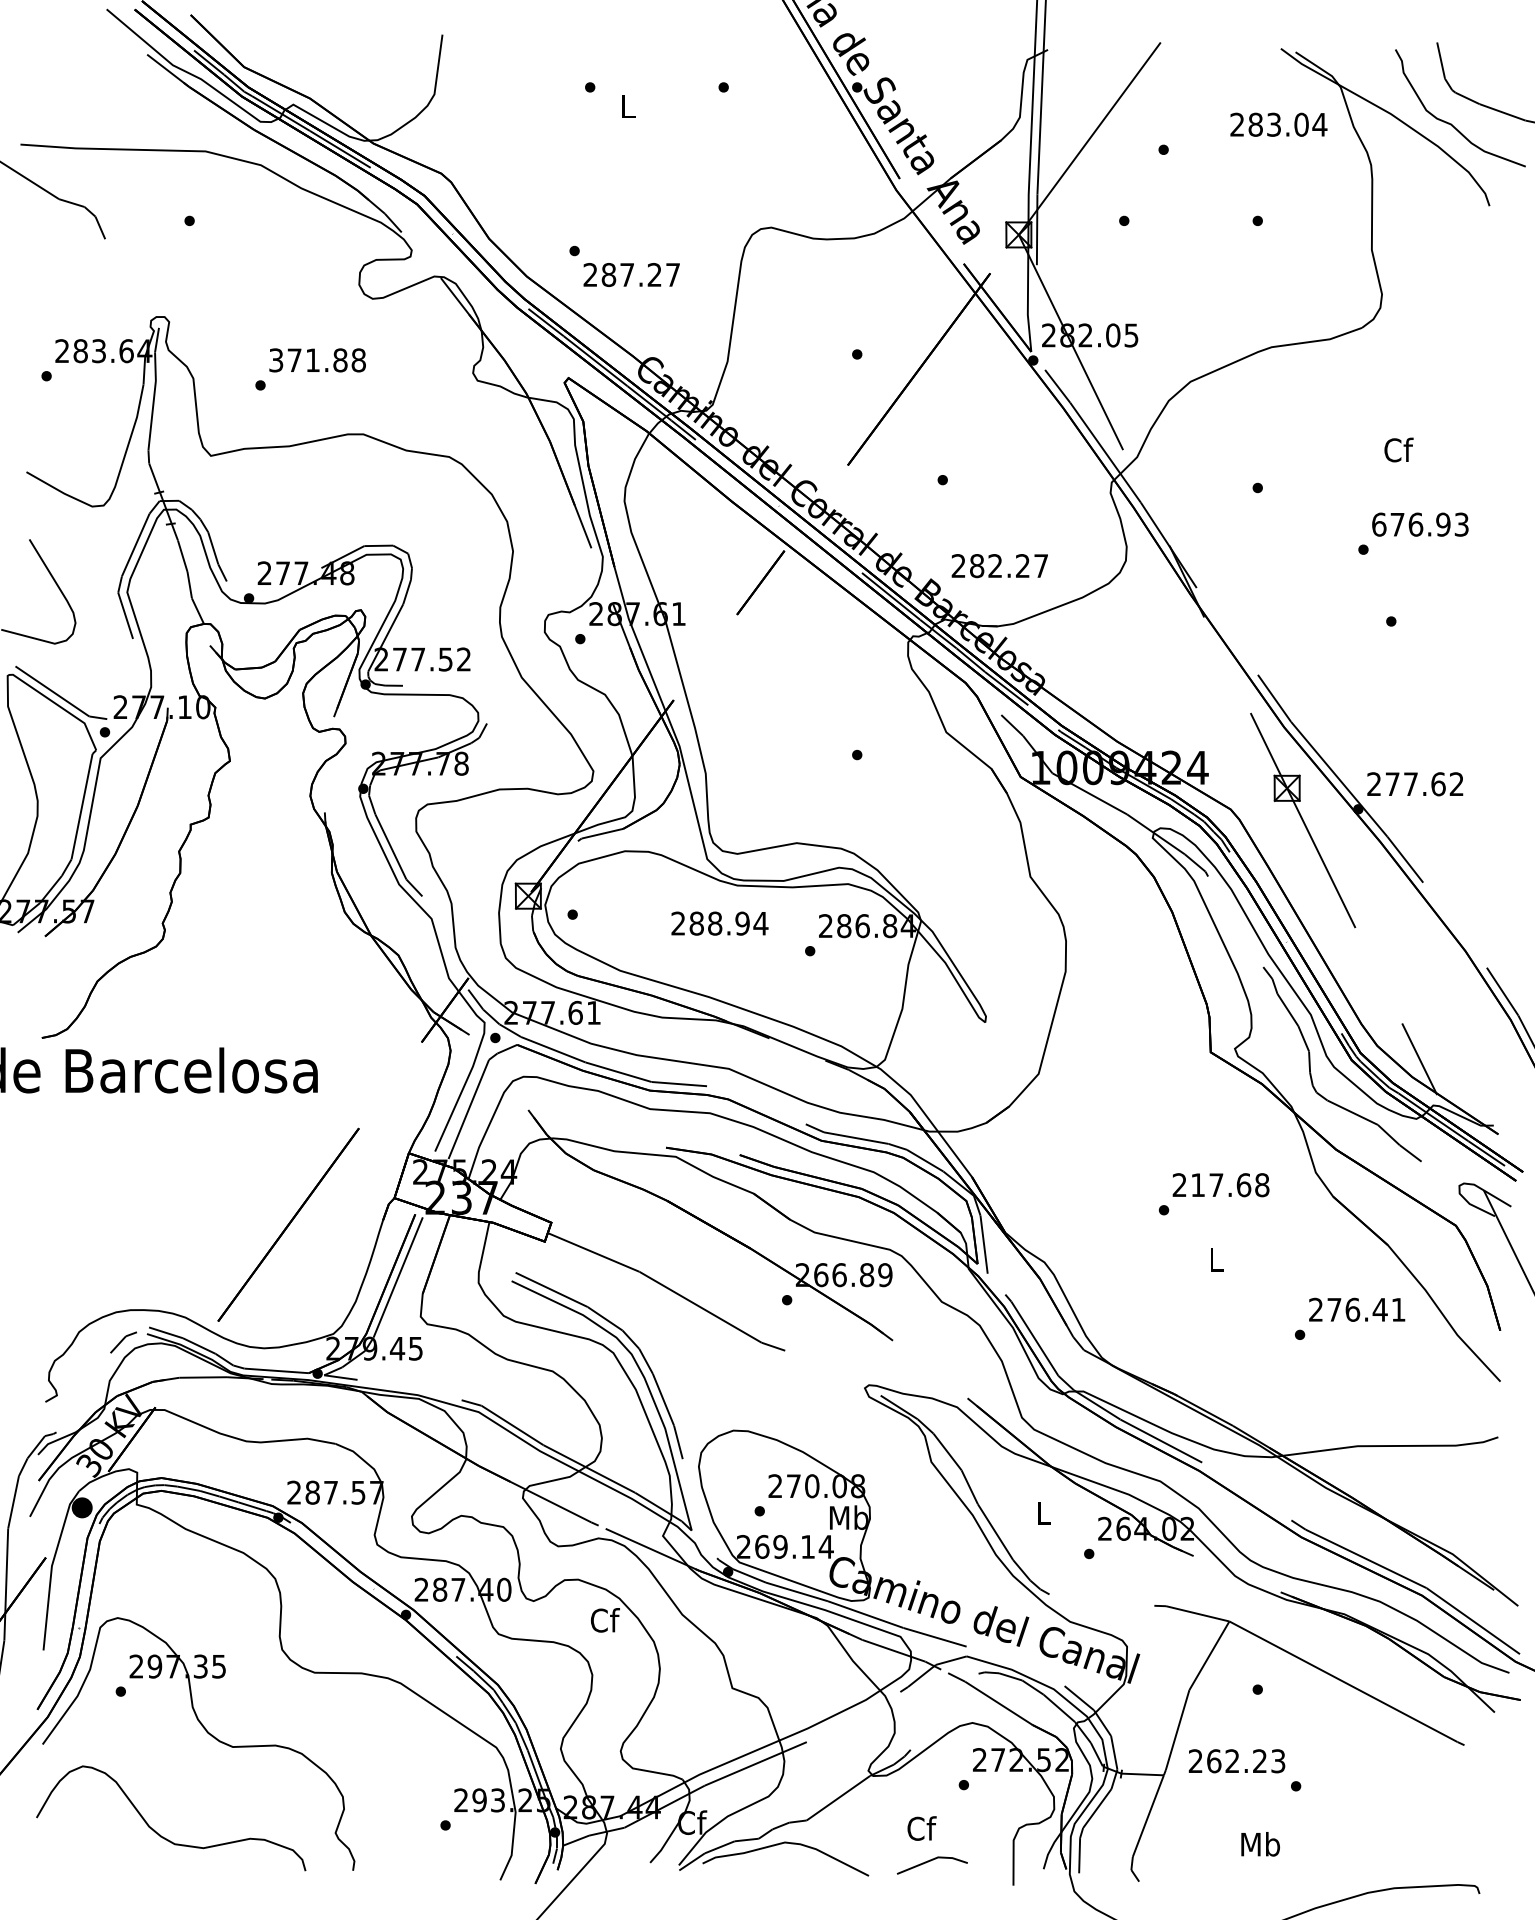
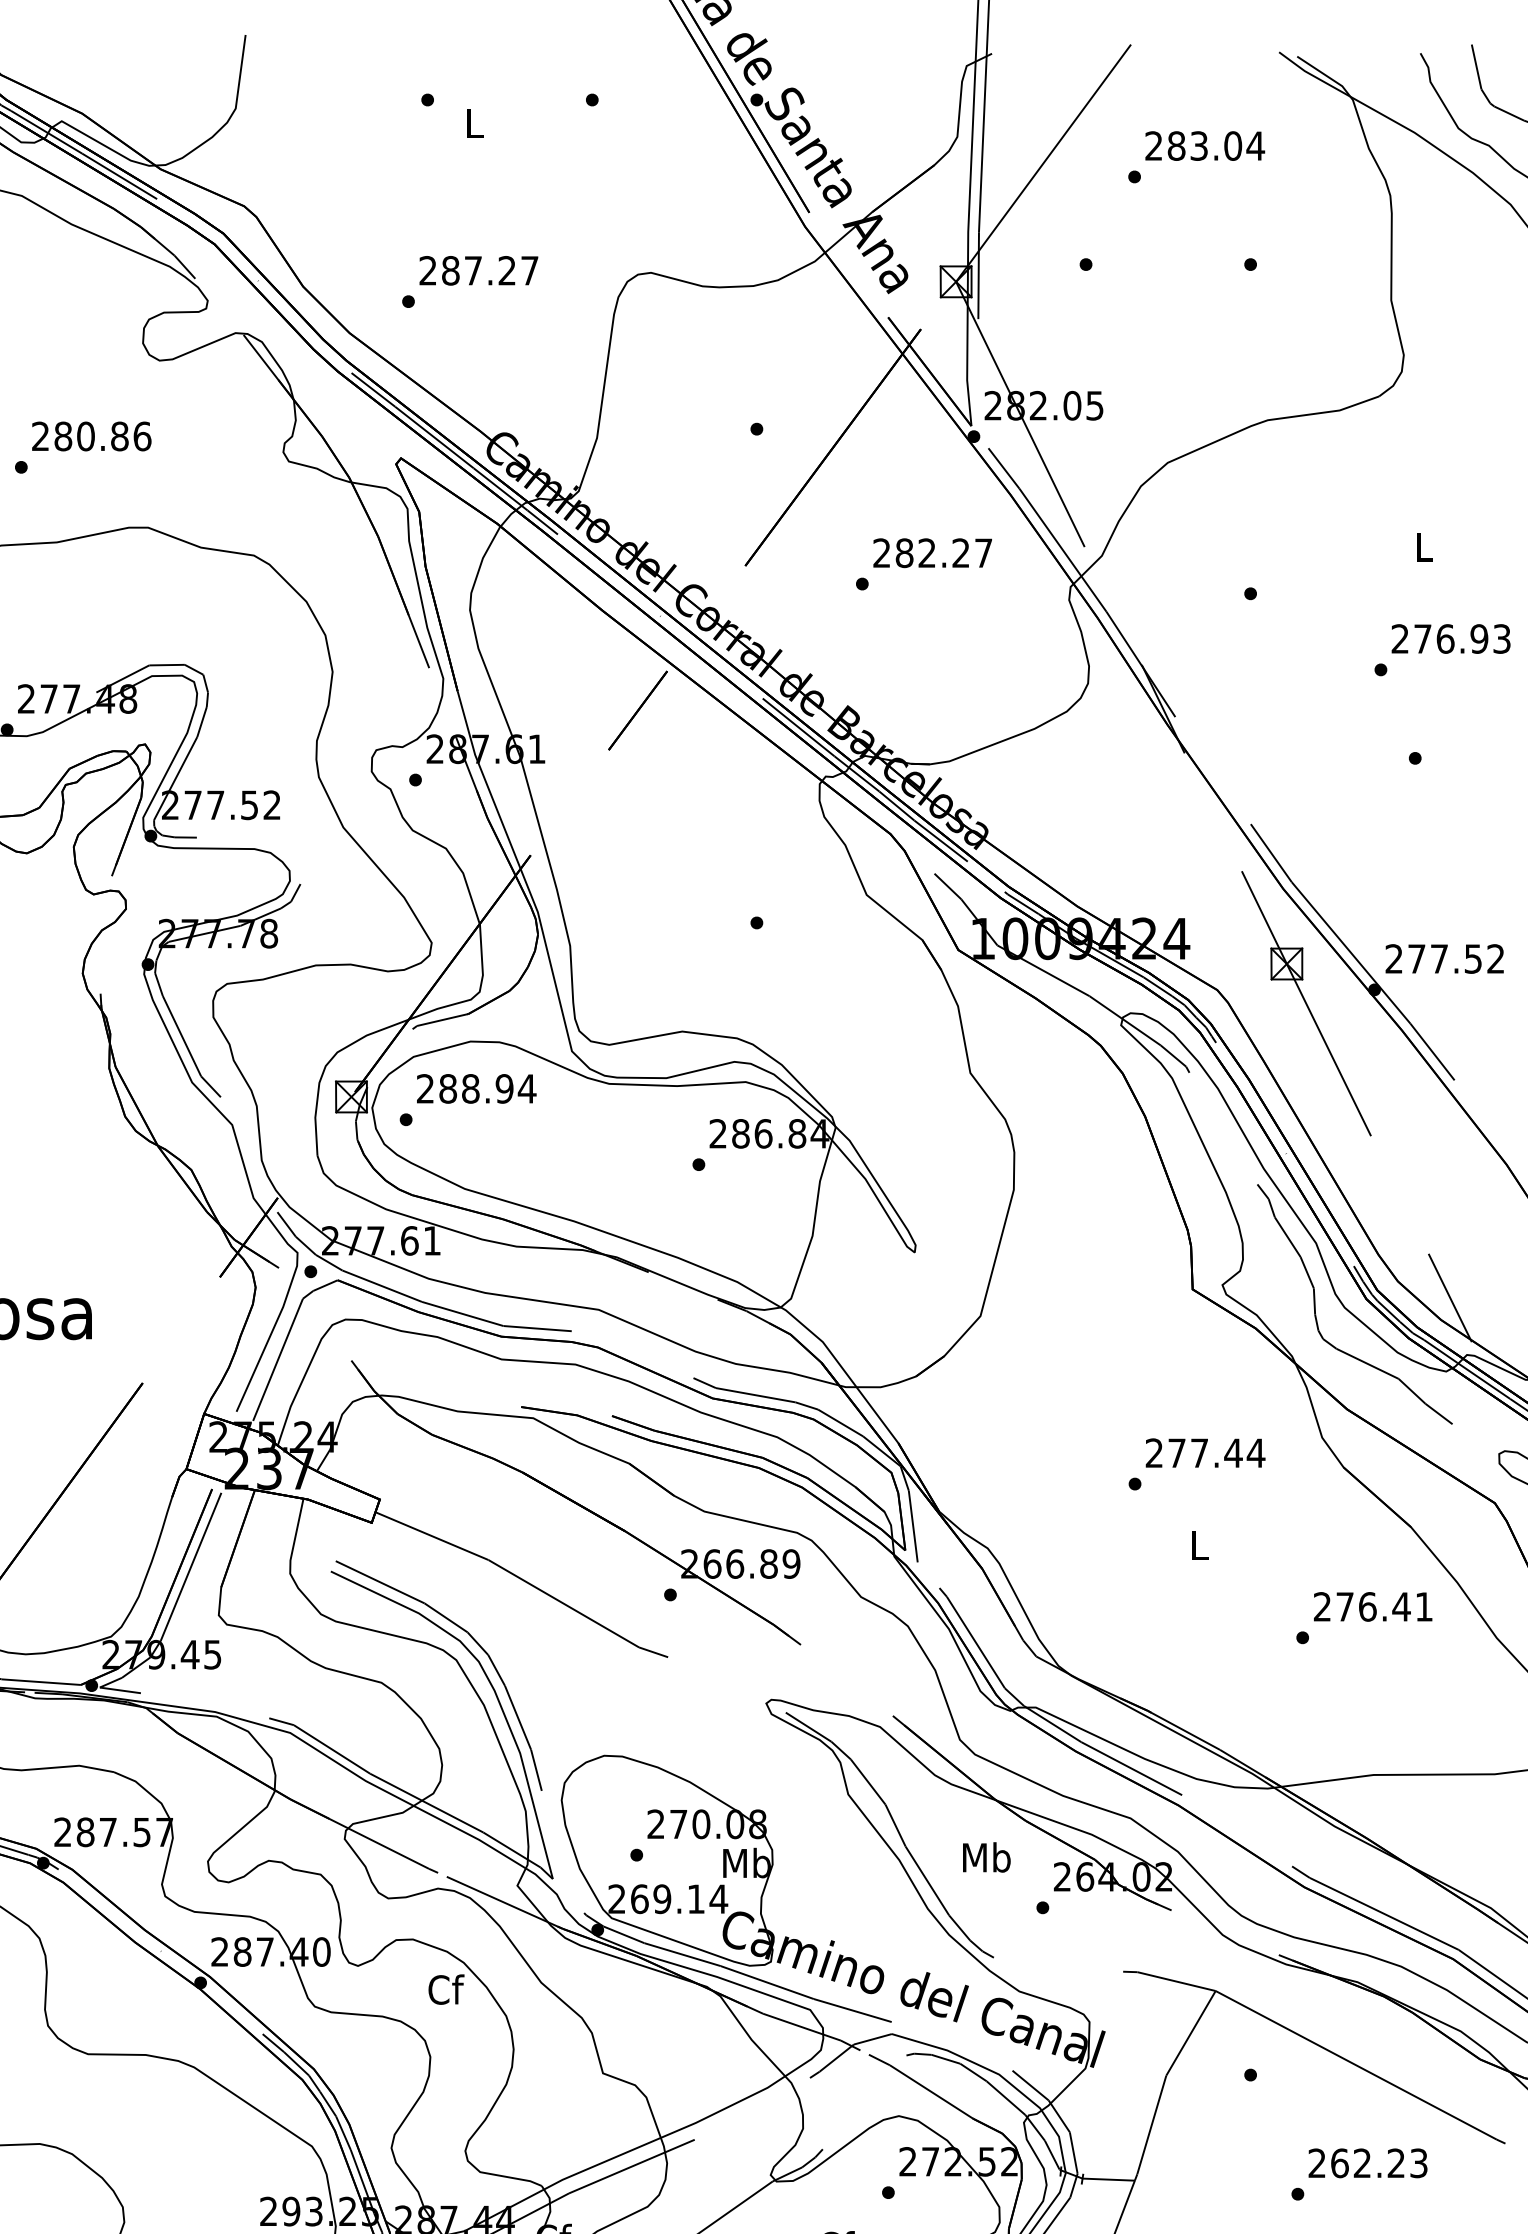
text: (1278, 124) -> (1204, 145), moved
text: (631, 274) -> (478, 270), moved
text: (317, 360) -> (91, 436), 371.88 -> 280.86
text: (1398, 449) -> (1424, 546), Cf -> L
text: (1379, 524) -> (1400, 638), 676.93 -> 276.93
text: (999, 566) -> (932, 553), moved
text: (1438, 784) -> (1473, 959), 277.62 -> 277.52
text: (719, 923) -> (476, 1088), moved
text: (1230, 1185) -> (1217, 1453), 217.68 -> 277.44
text: (1043, 1512) -> (986, 1856), L -> Mb
text: (1236, 1761) -> (1367, 2163), moved

